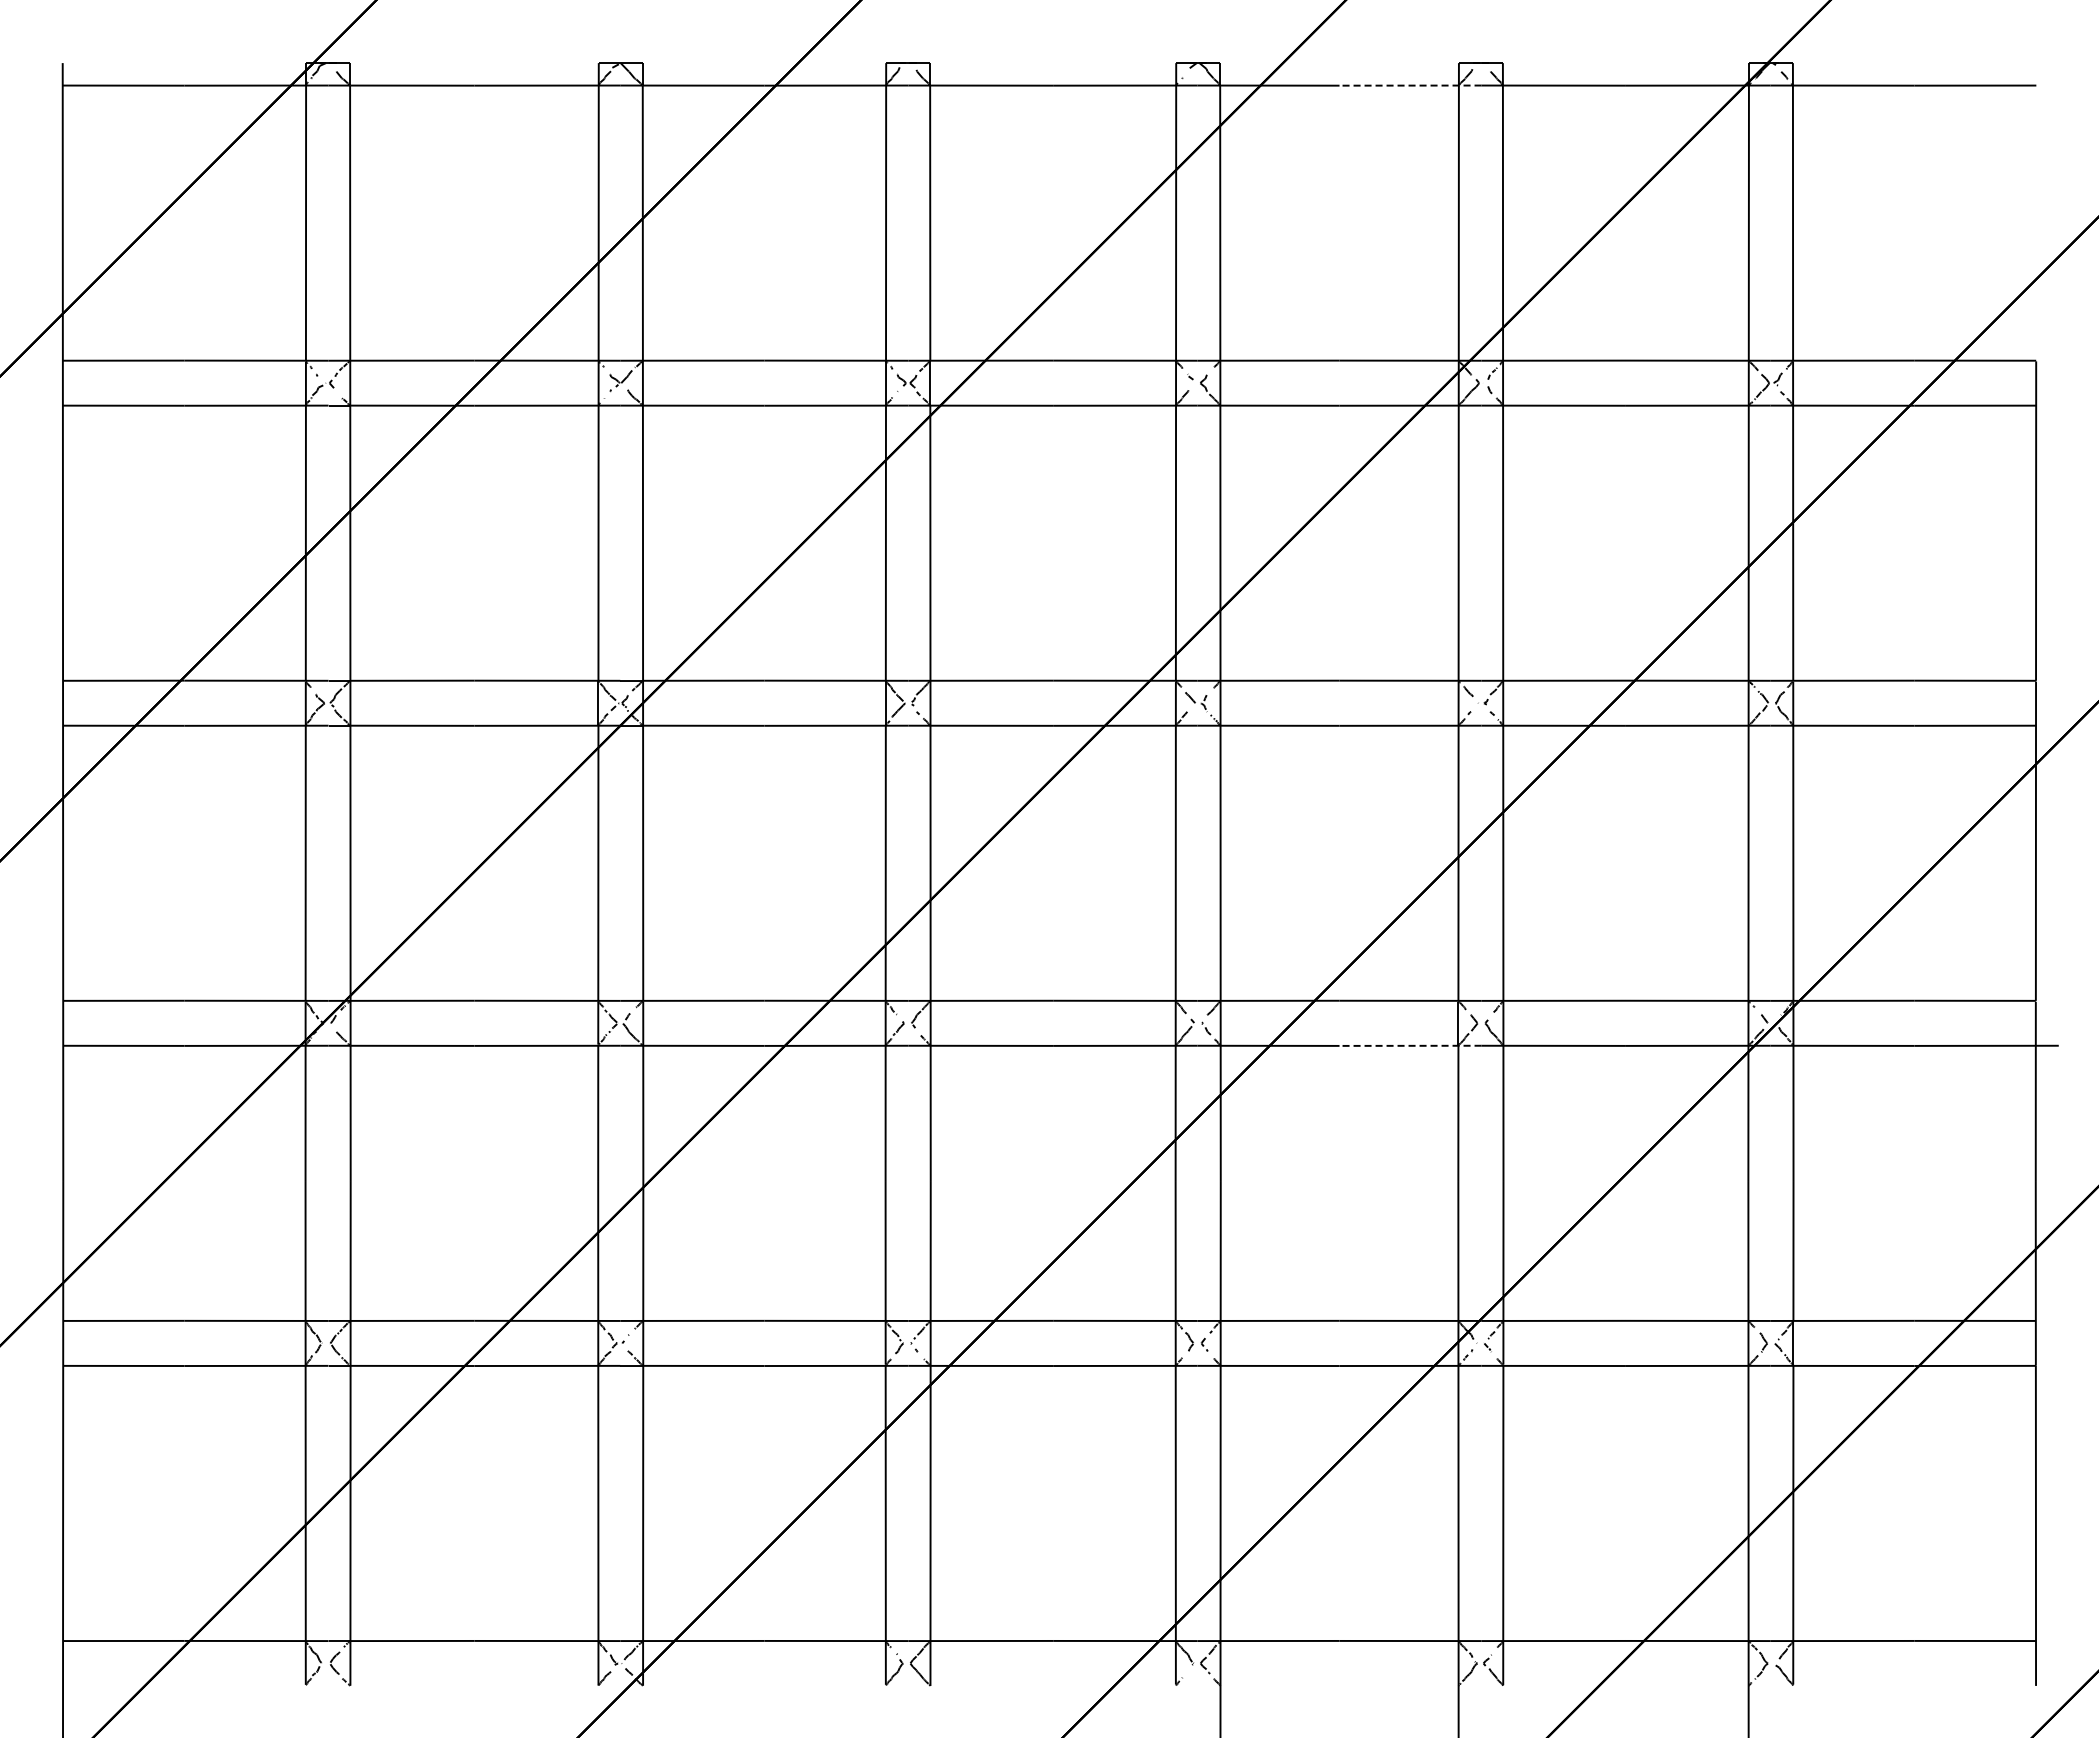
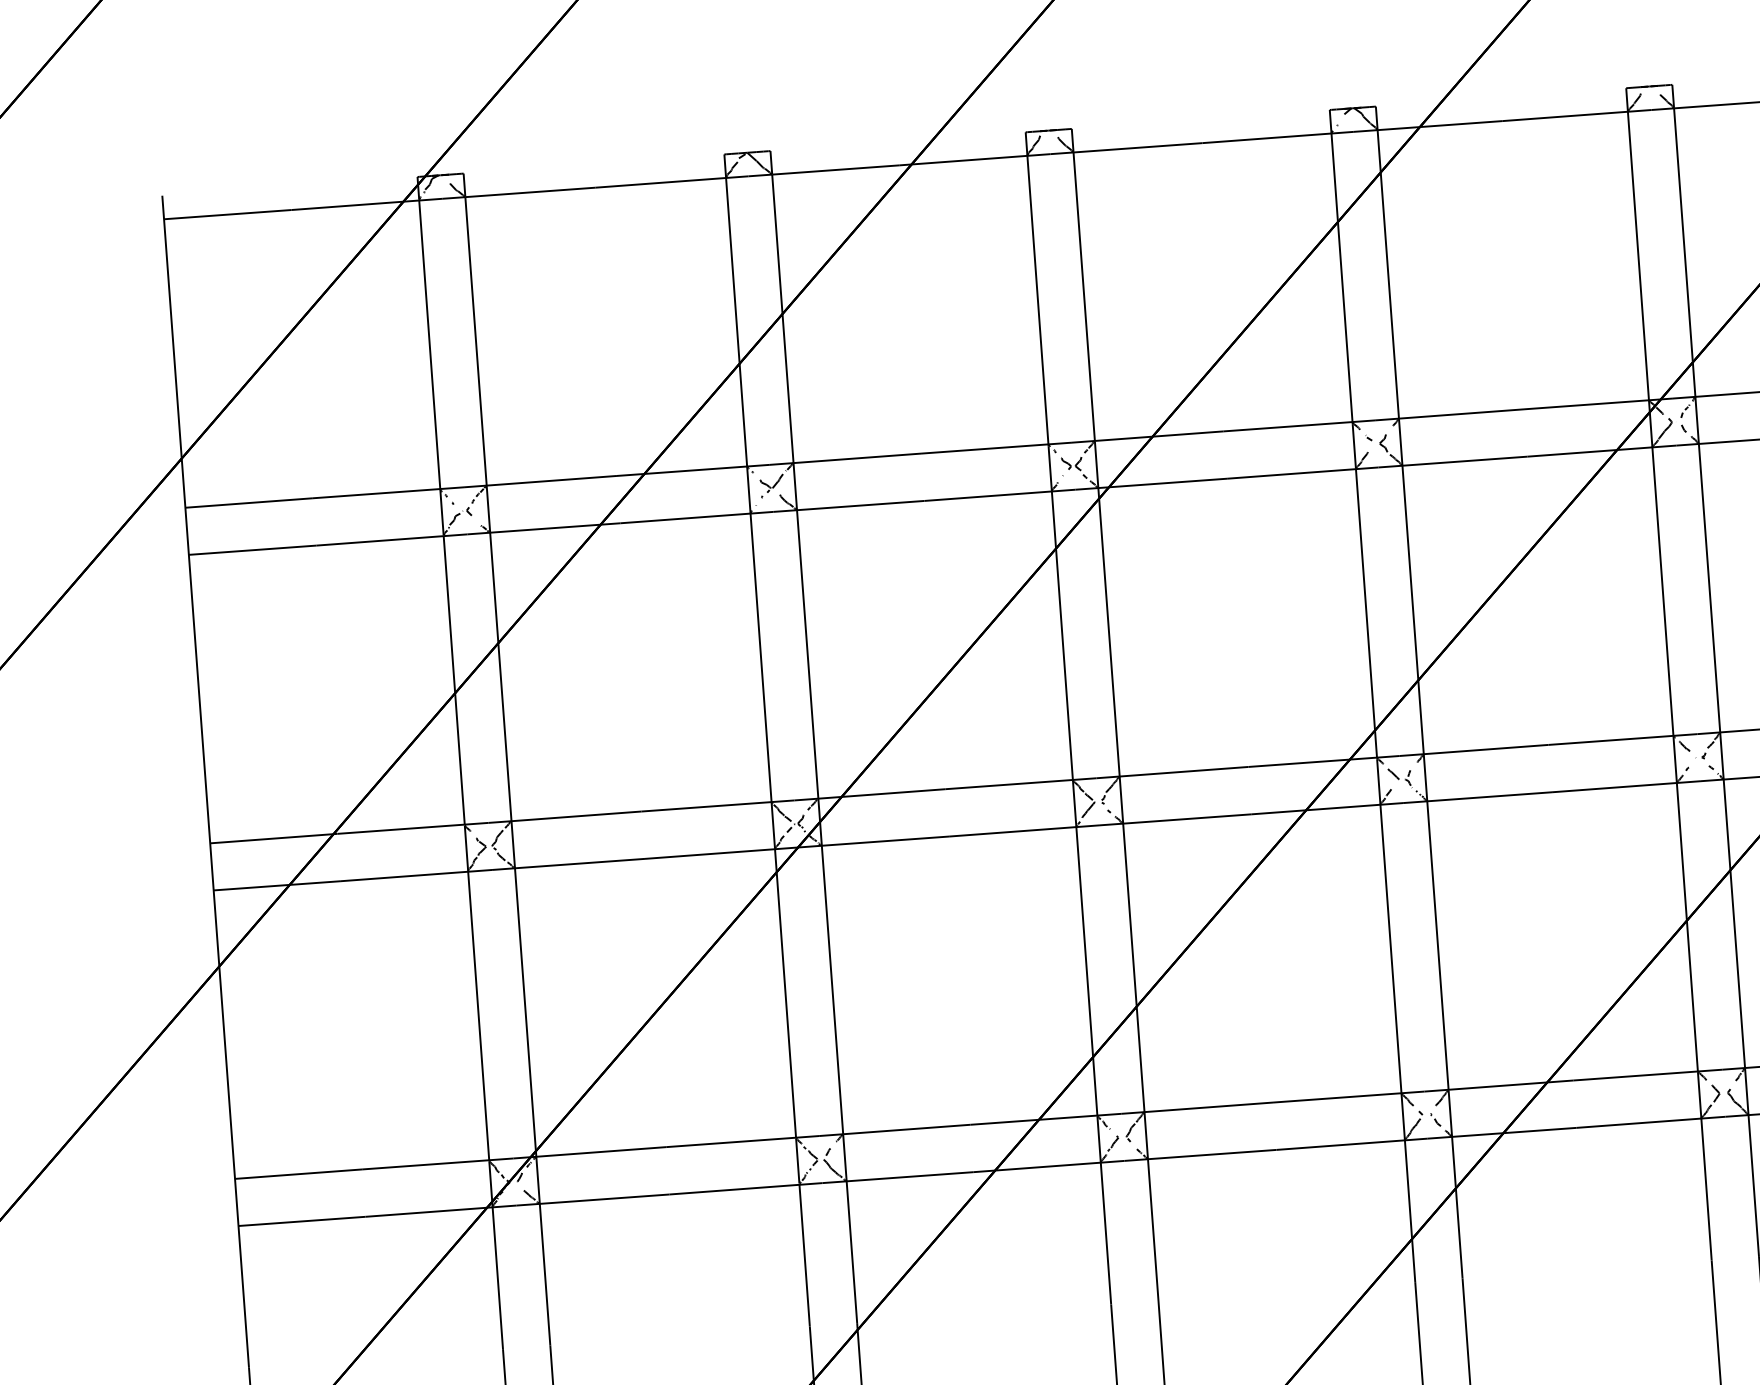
line: (1410, 85) -> (1577, 115), dashed -> solid
line: (1410, 1045) -> (1651, 1121), dashed -> solid

